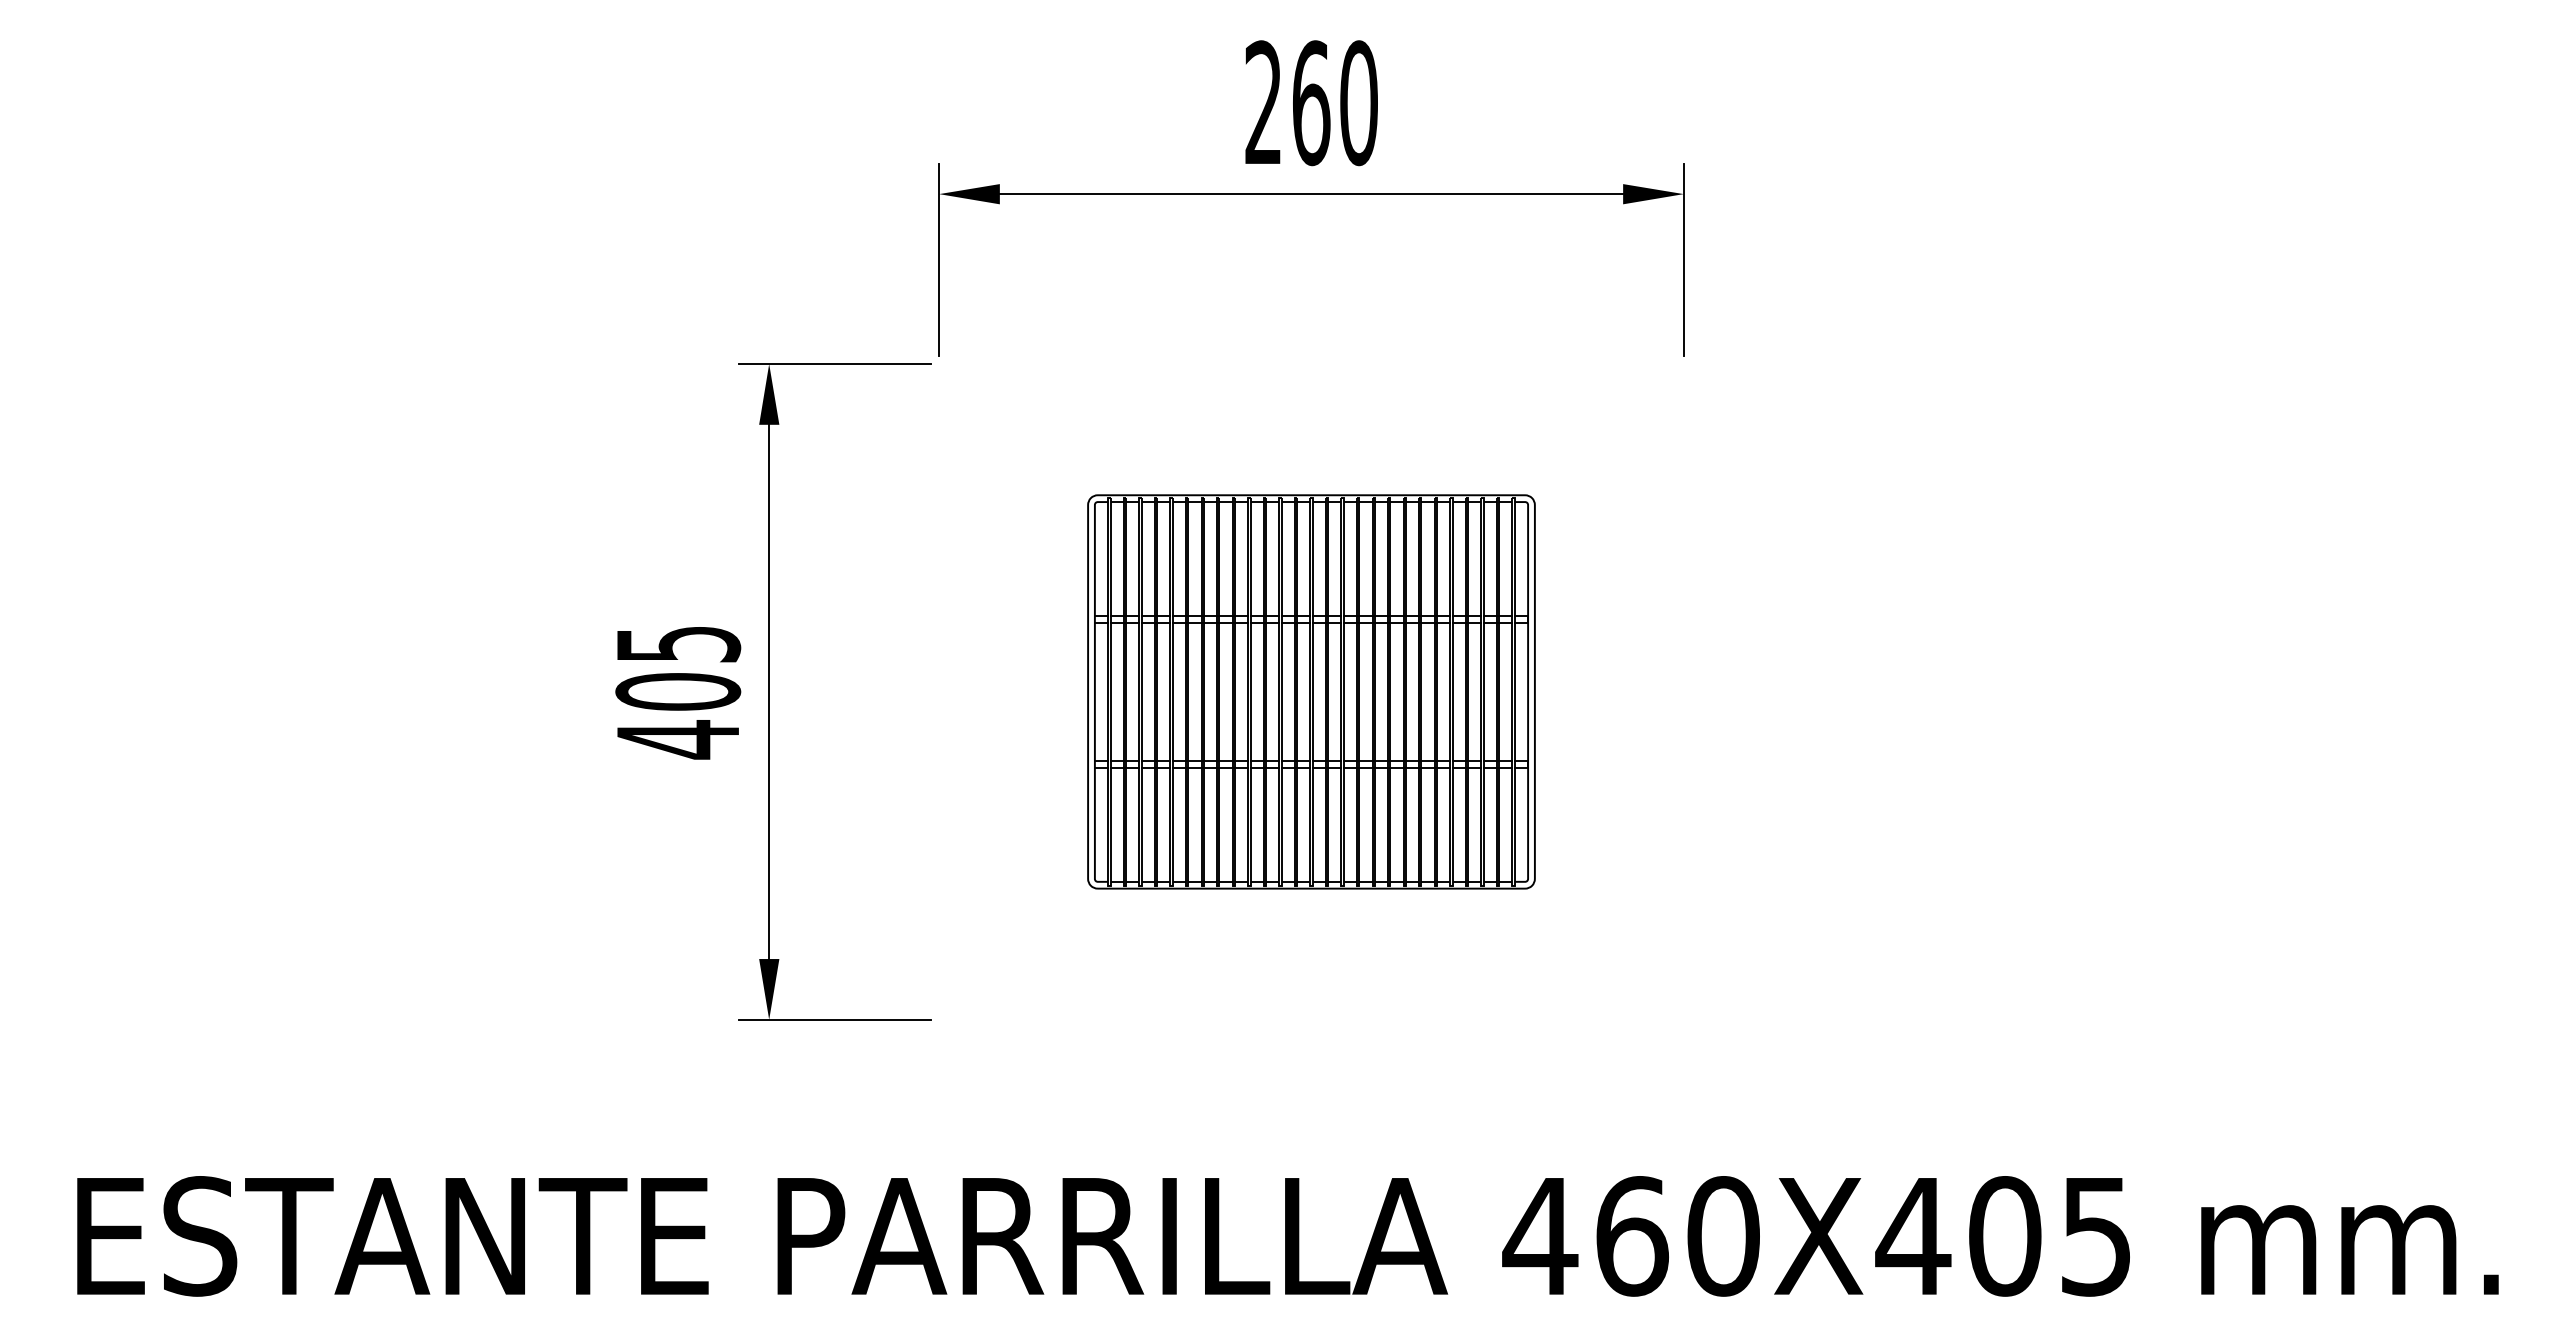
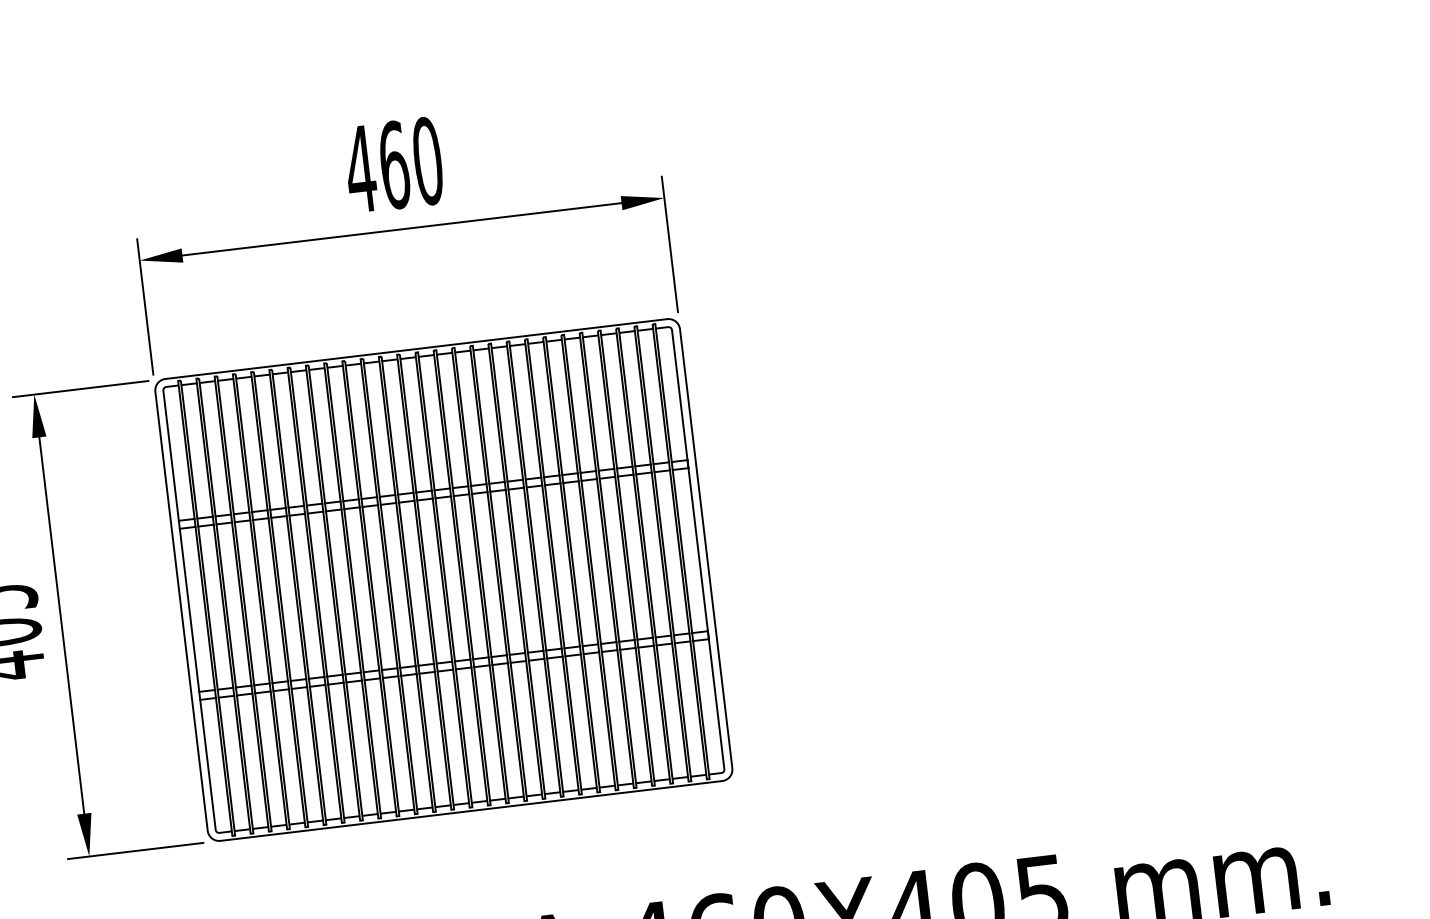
text: (1263, 101) -> (360, 168), 260 -> 460
part: (1311, 691) -> (443, 579), size x1.67

